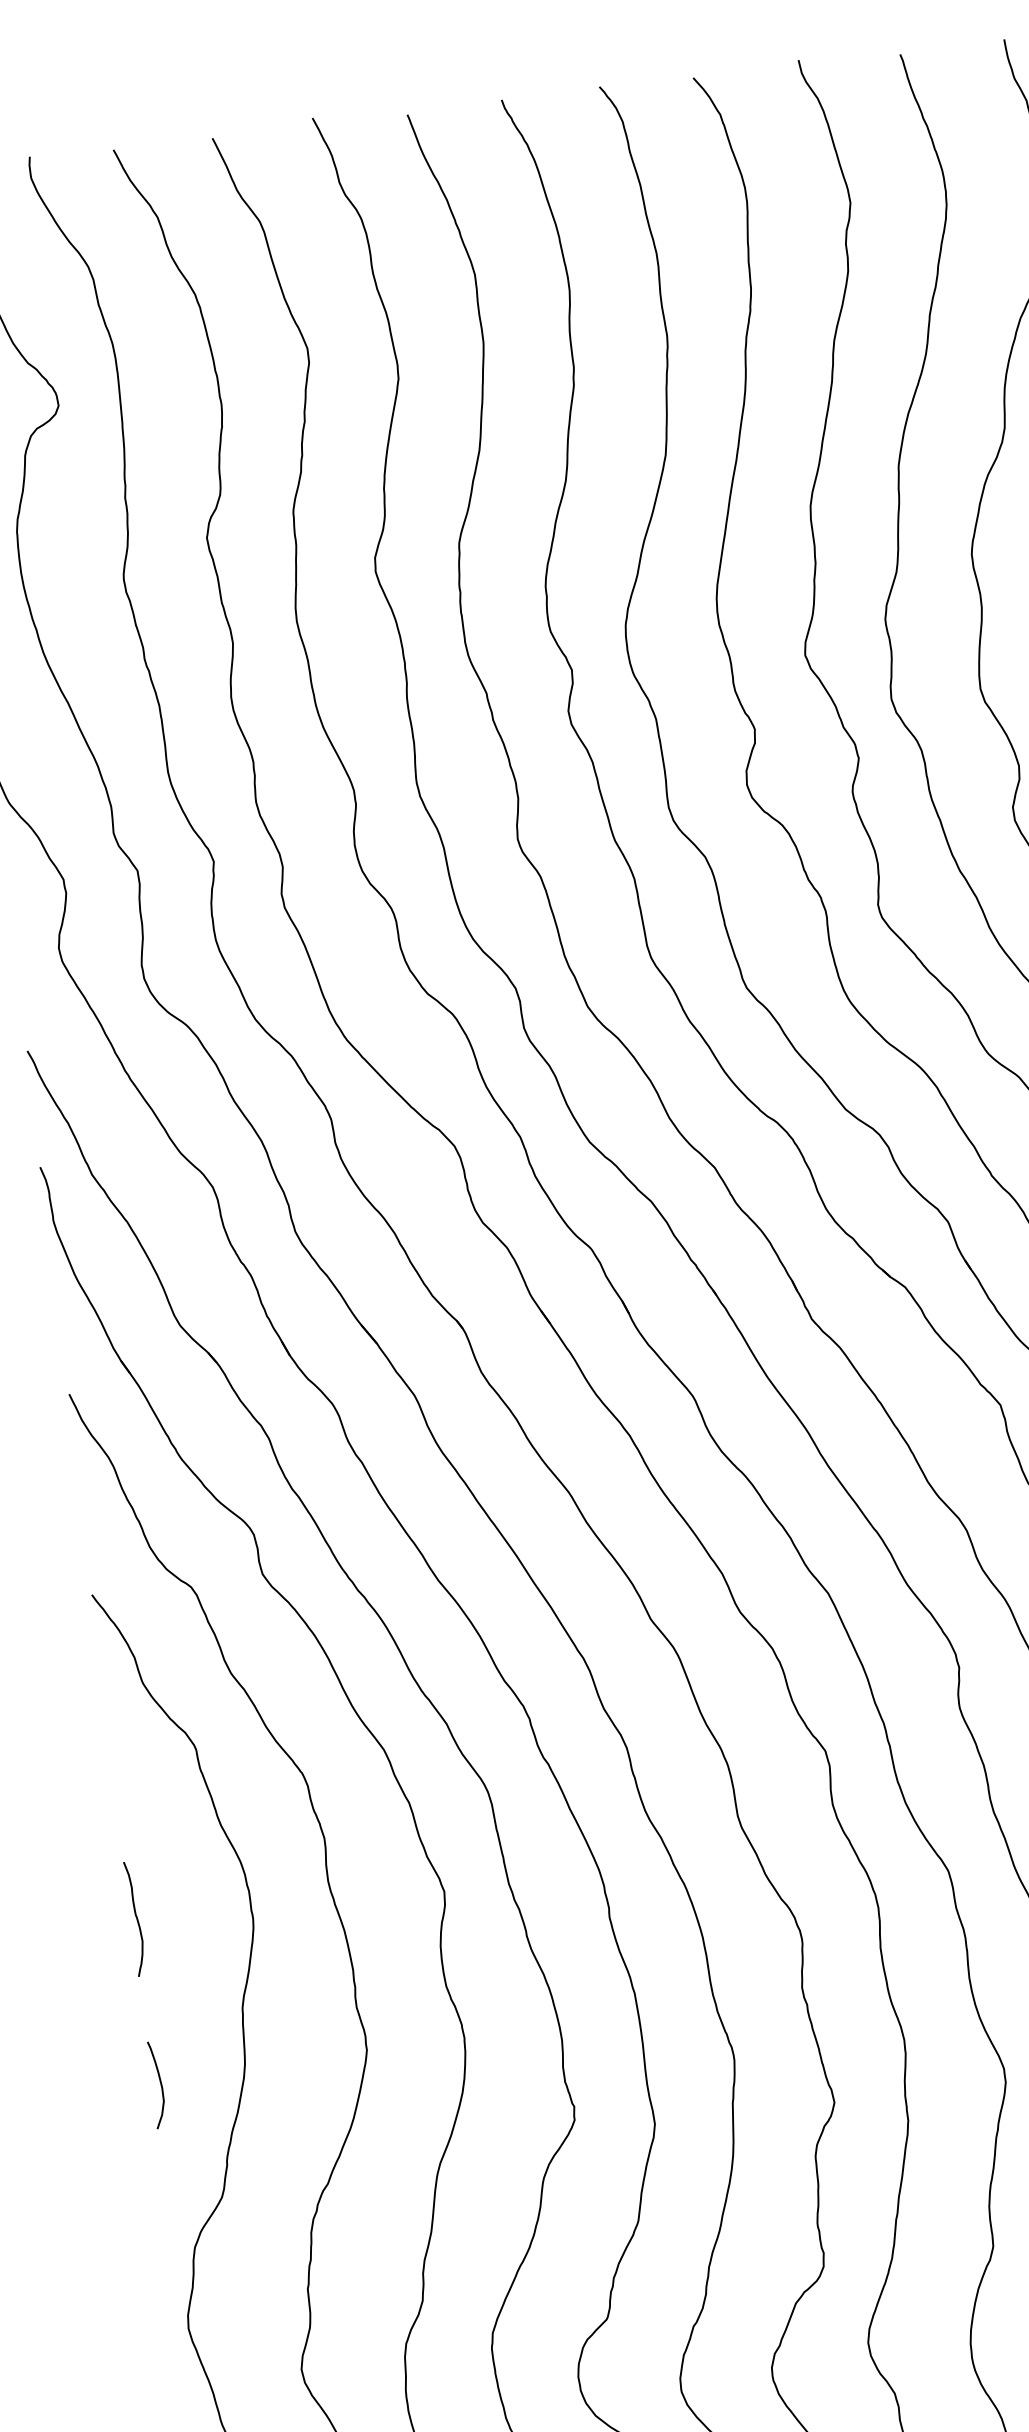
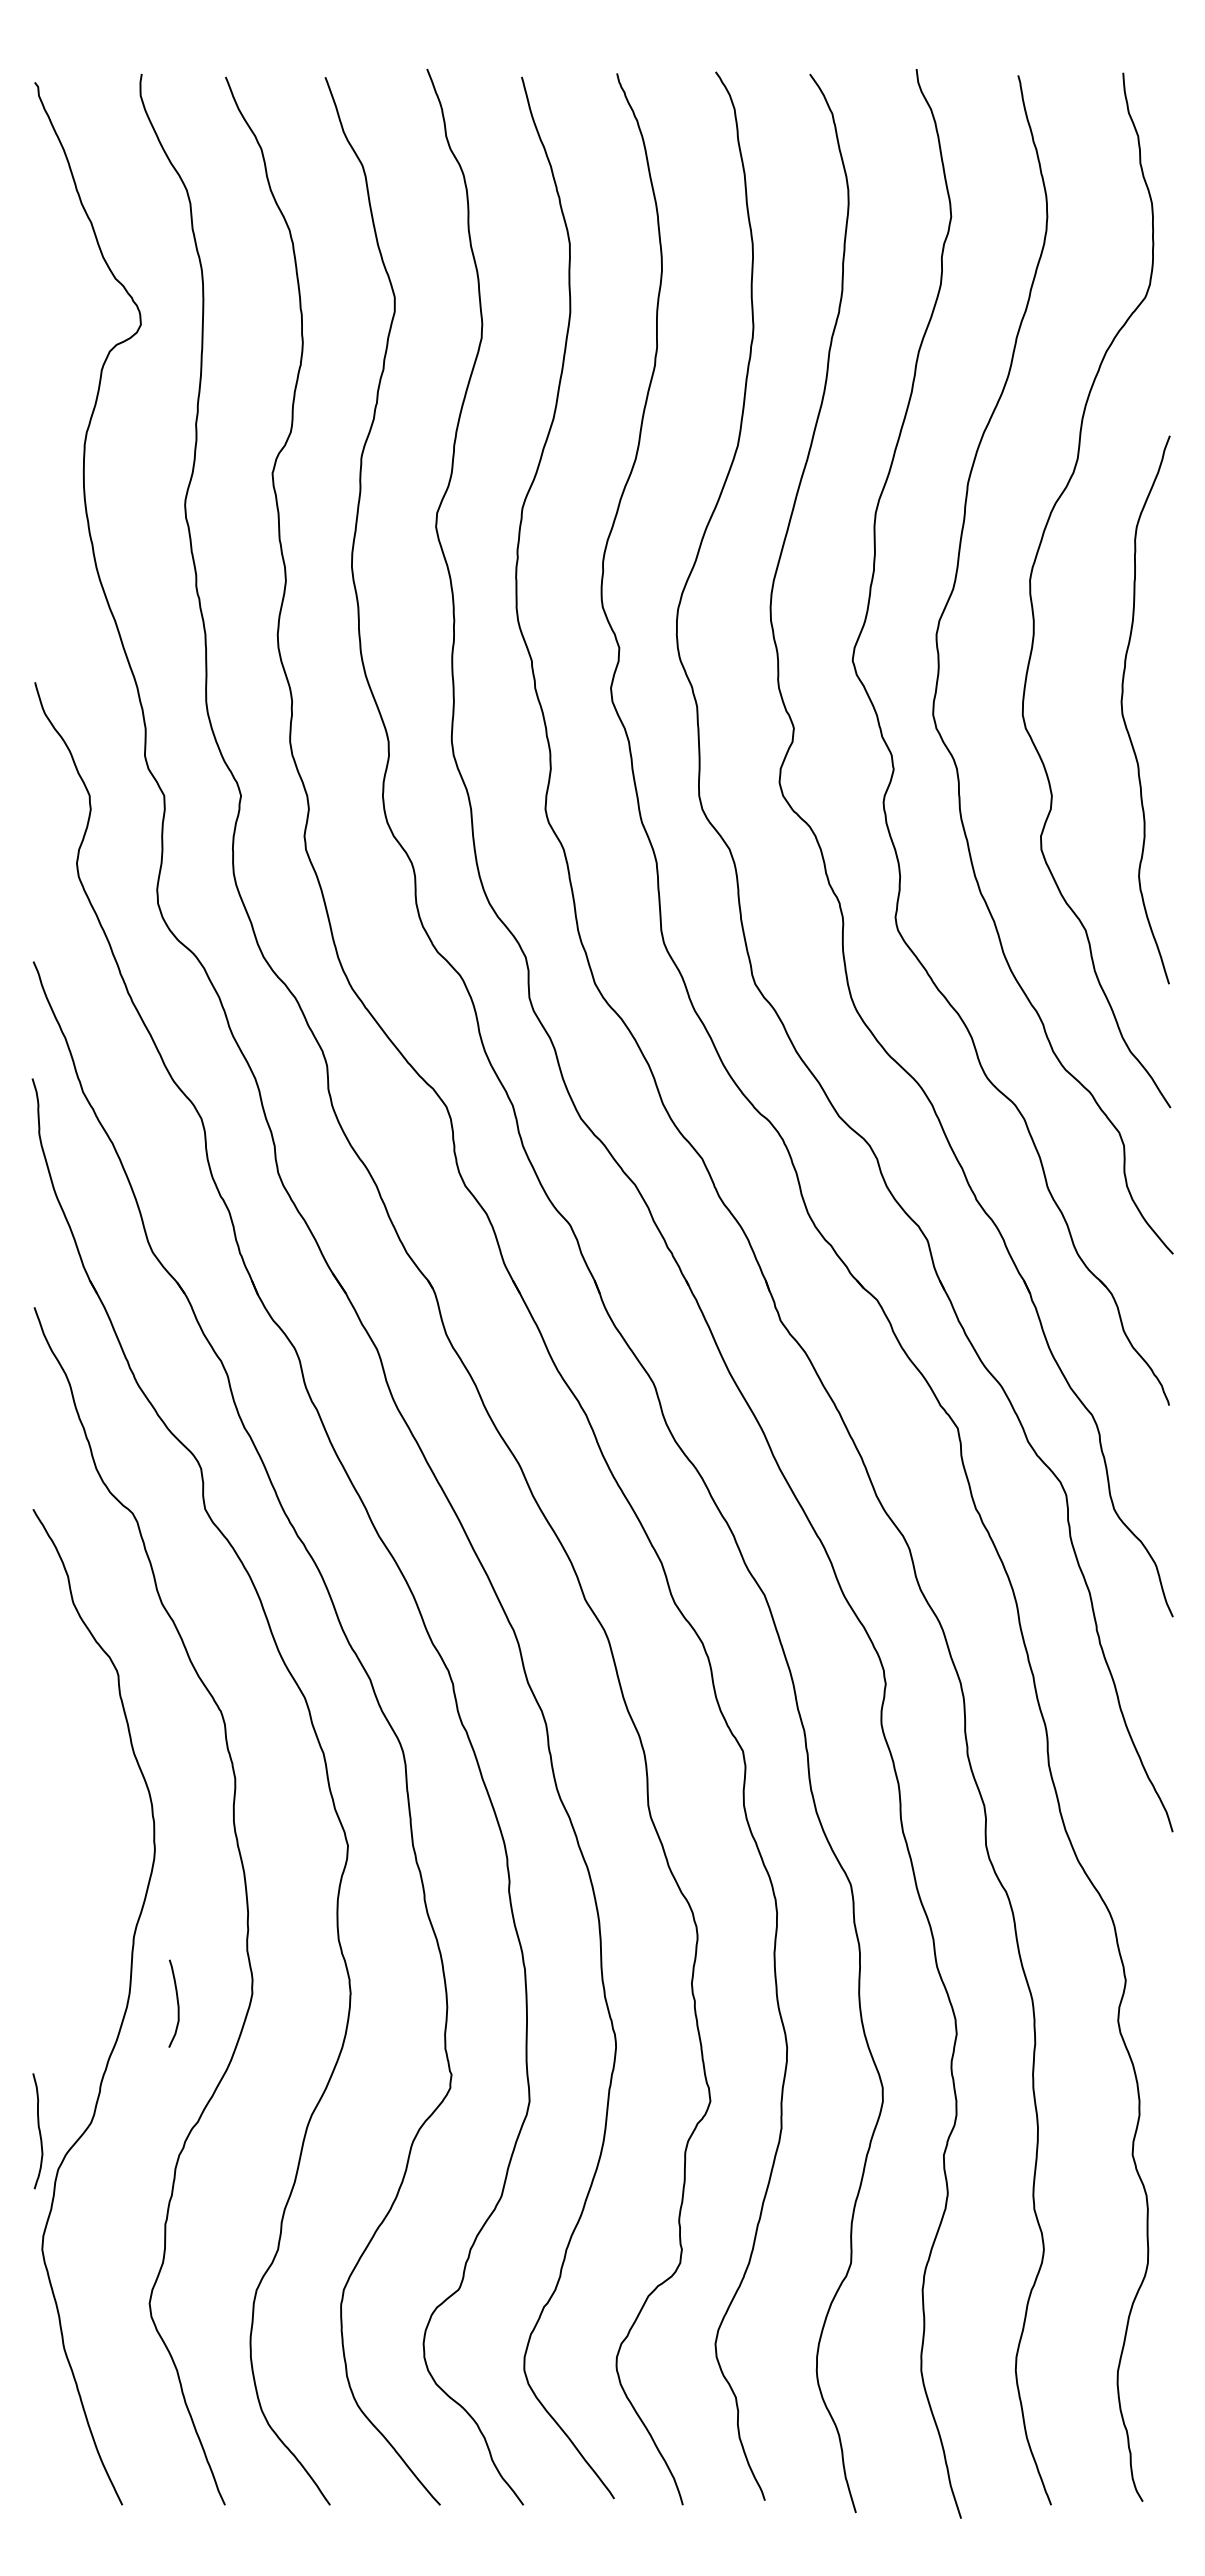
curve: (135, 1918) -> (38, 2130), moved
curve: (160, 2084) -> (177, 2003), moved

